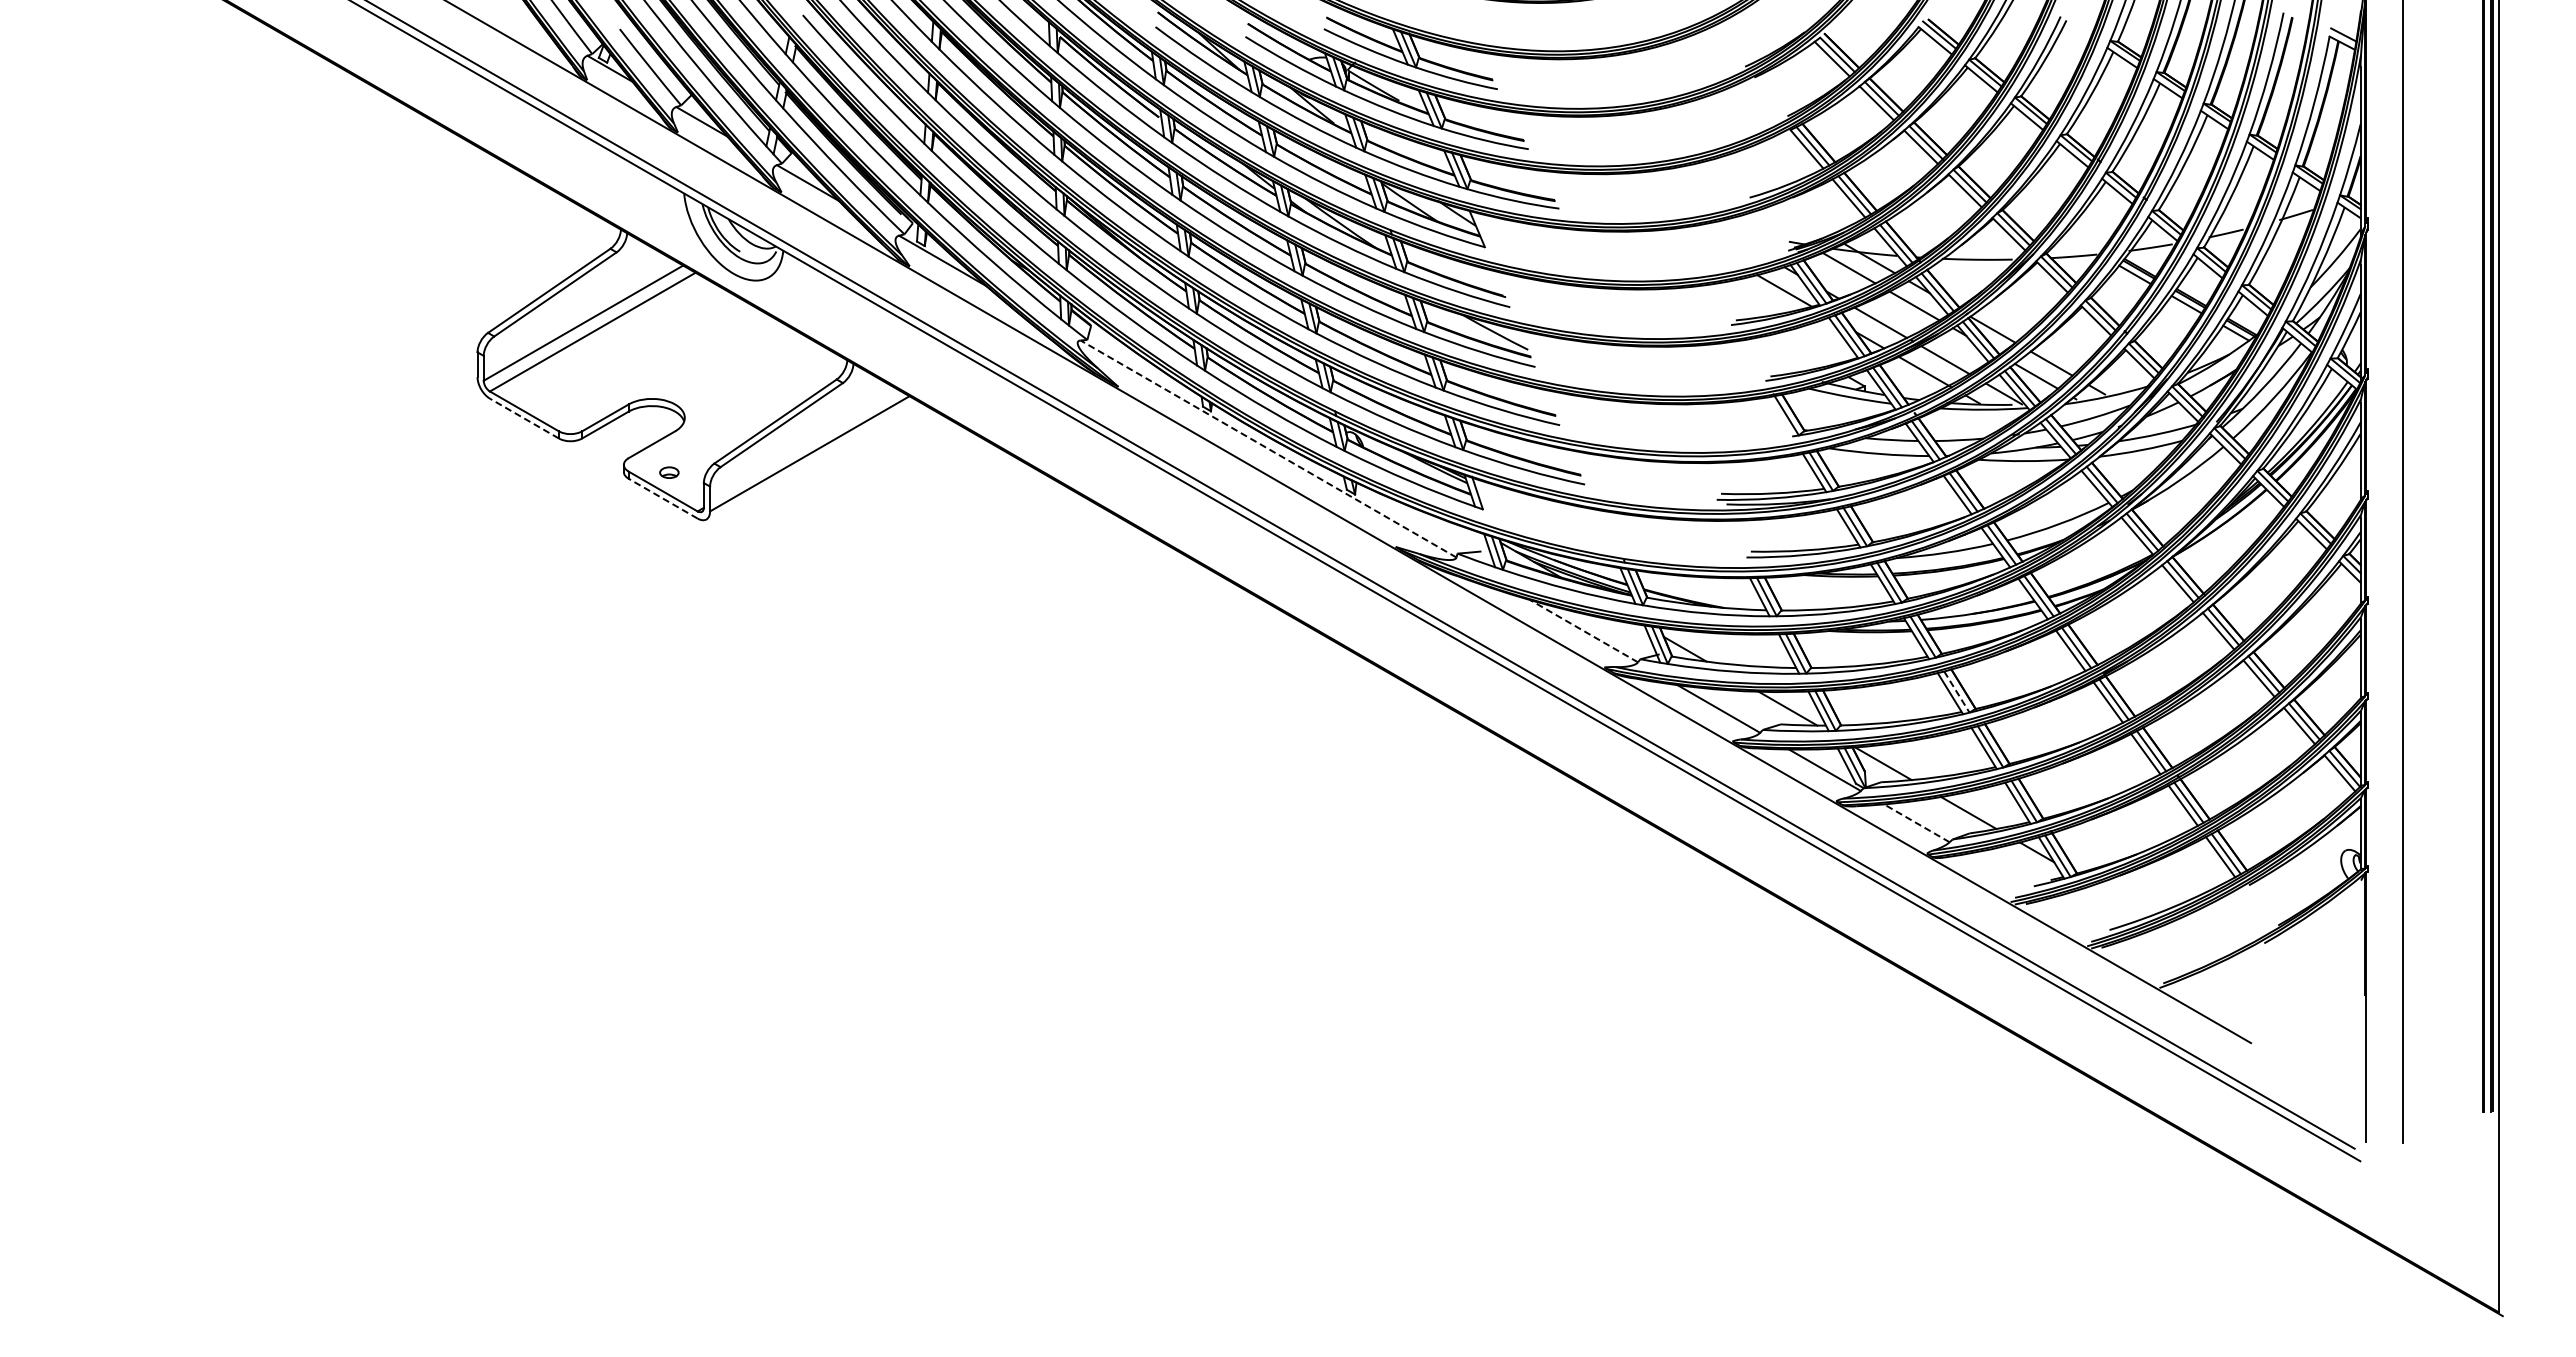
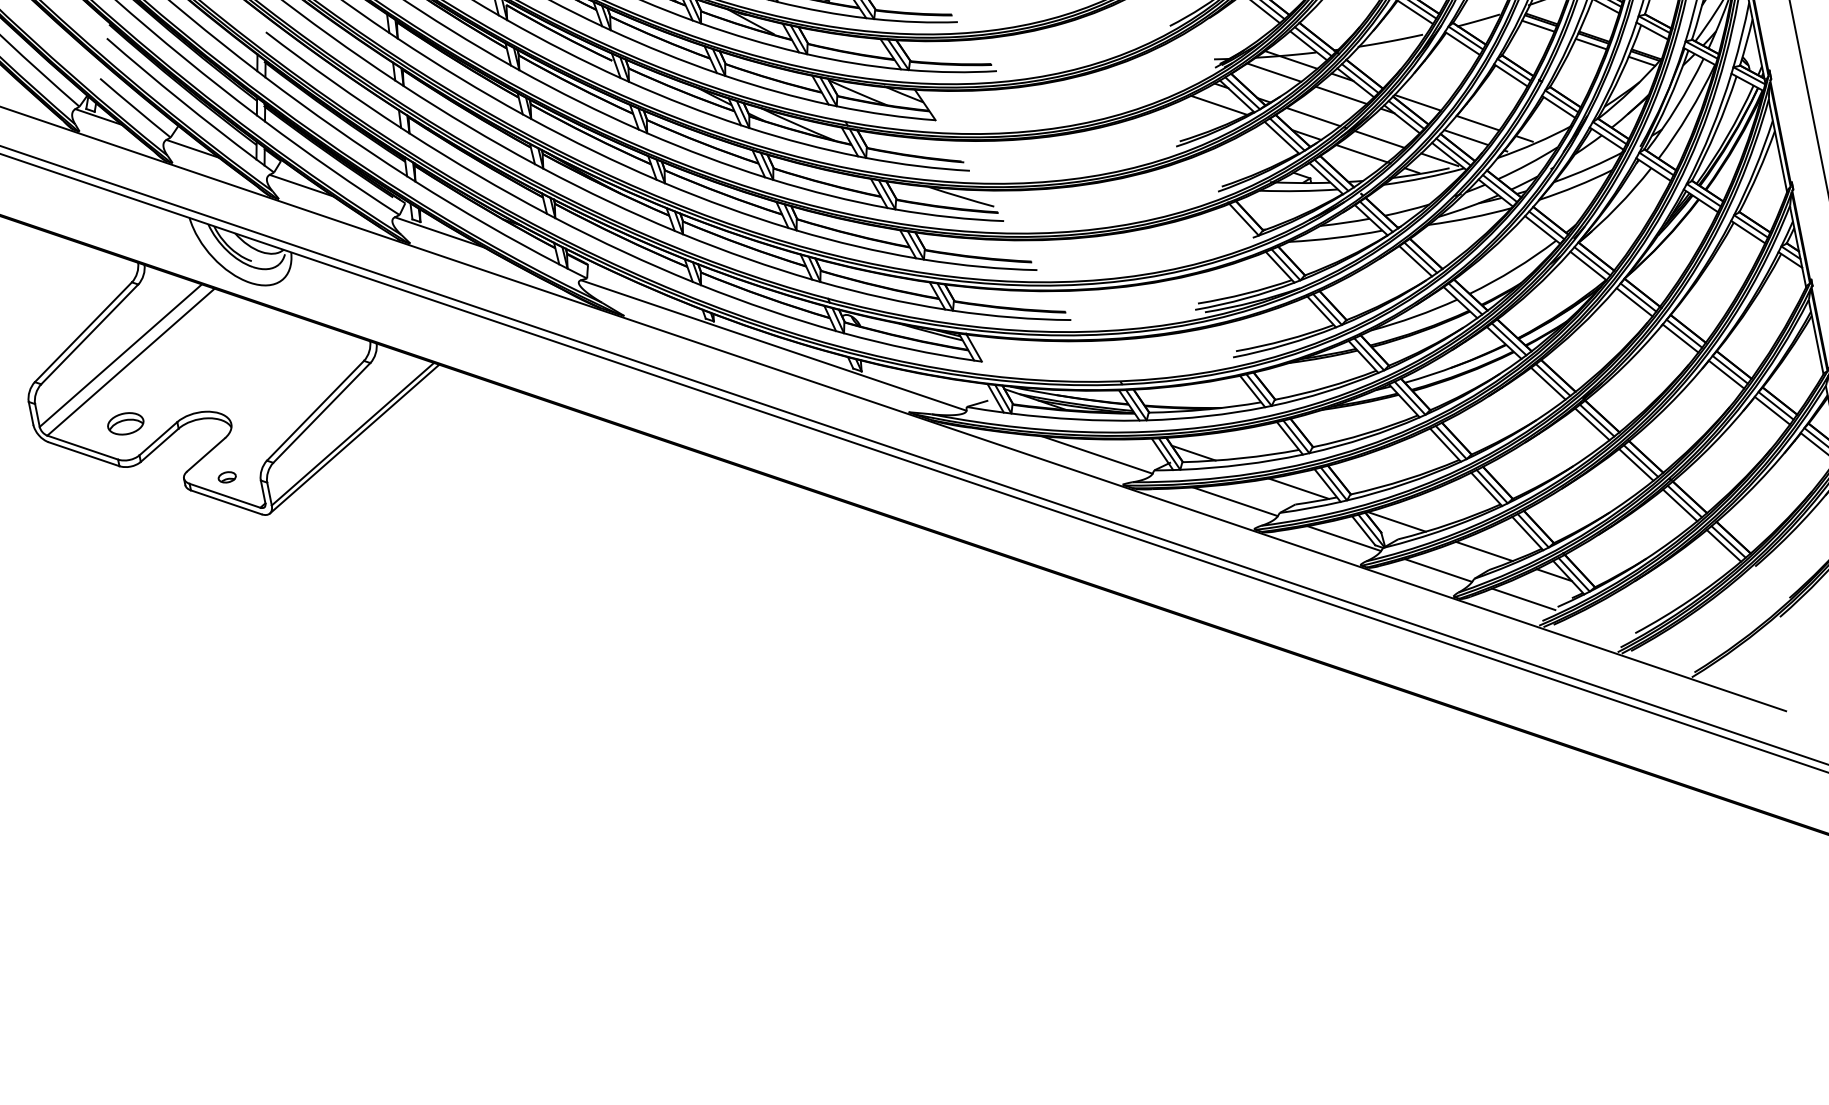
part: (574, 395) -> (125, 423), added
line: (524, 418) -> (84, 454), dashed -> solid
line: (1268, 448) -> (773, 345), dashed -> solid
line: (810, 459) -> (354, 439), added
line: (663, 498) -> (226, 502), dashed -> solid
line: (1583, 630) -> (1096, 454), dashed -> solid
line: (1957, 692) -> (1451, 442), dashed -> solid
line: (1916, 823) -> (1438, 570), dashed -> solid
line: (1999, 871) -> (1523, 599), added

